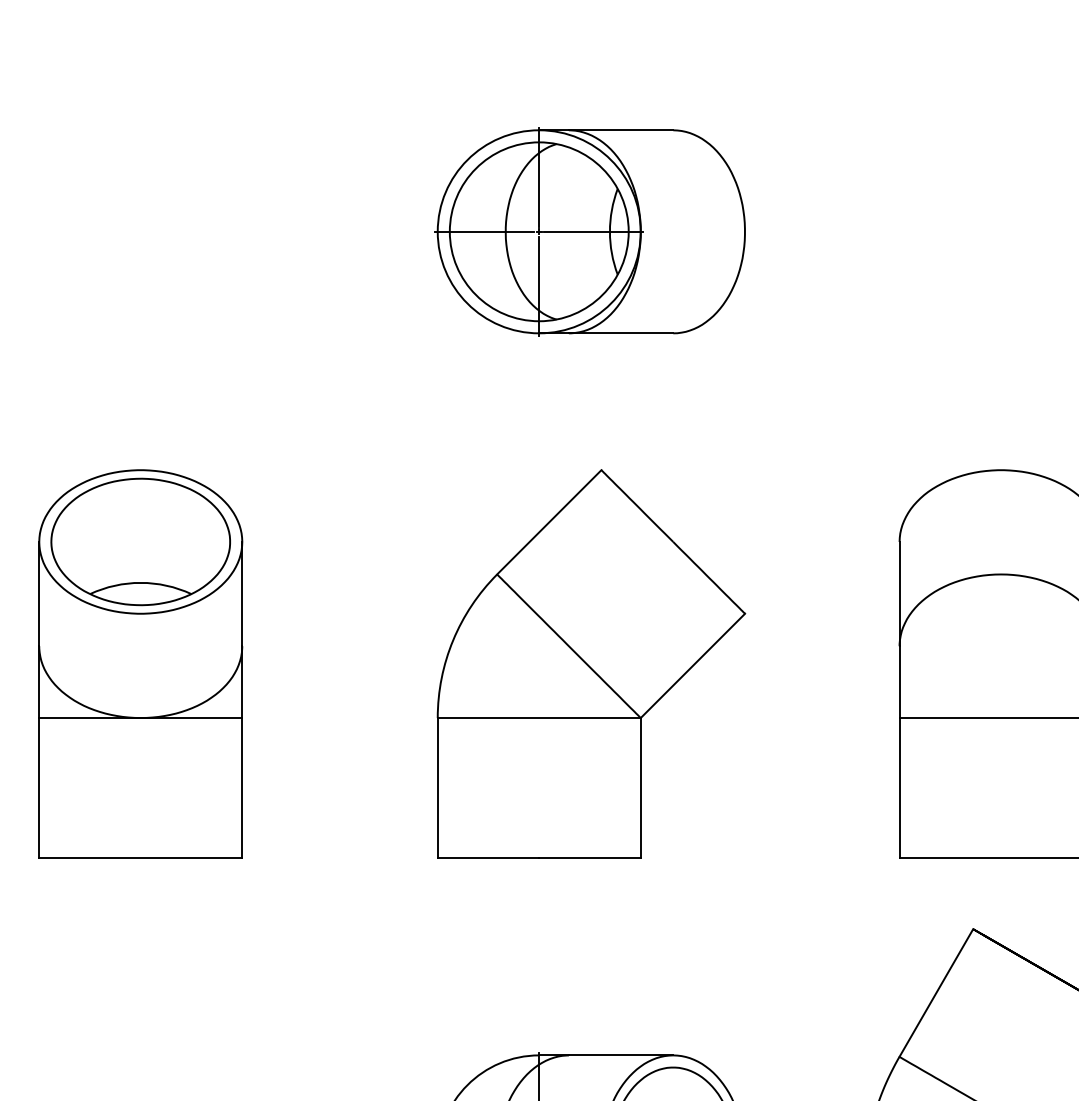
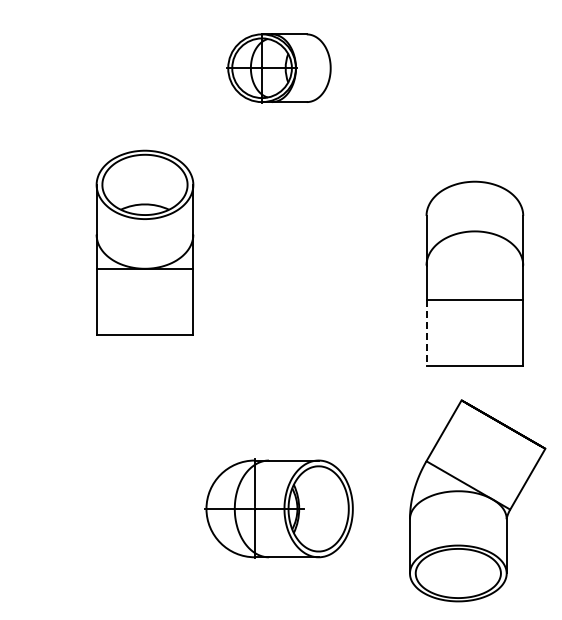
part: (588, 232) -> (278, 68), size x0.7
part: (139, 662) -> (144, 242), moved
part: (591, 662) -> (279, 273), removed
line: (899, 788) -> (426, 333), solid -> dashed

